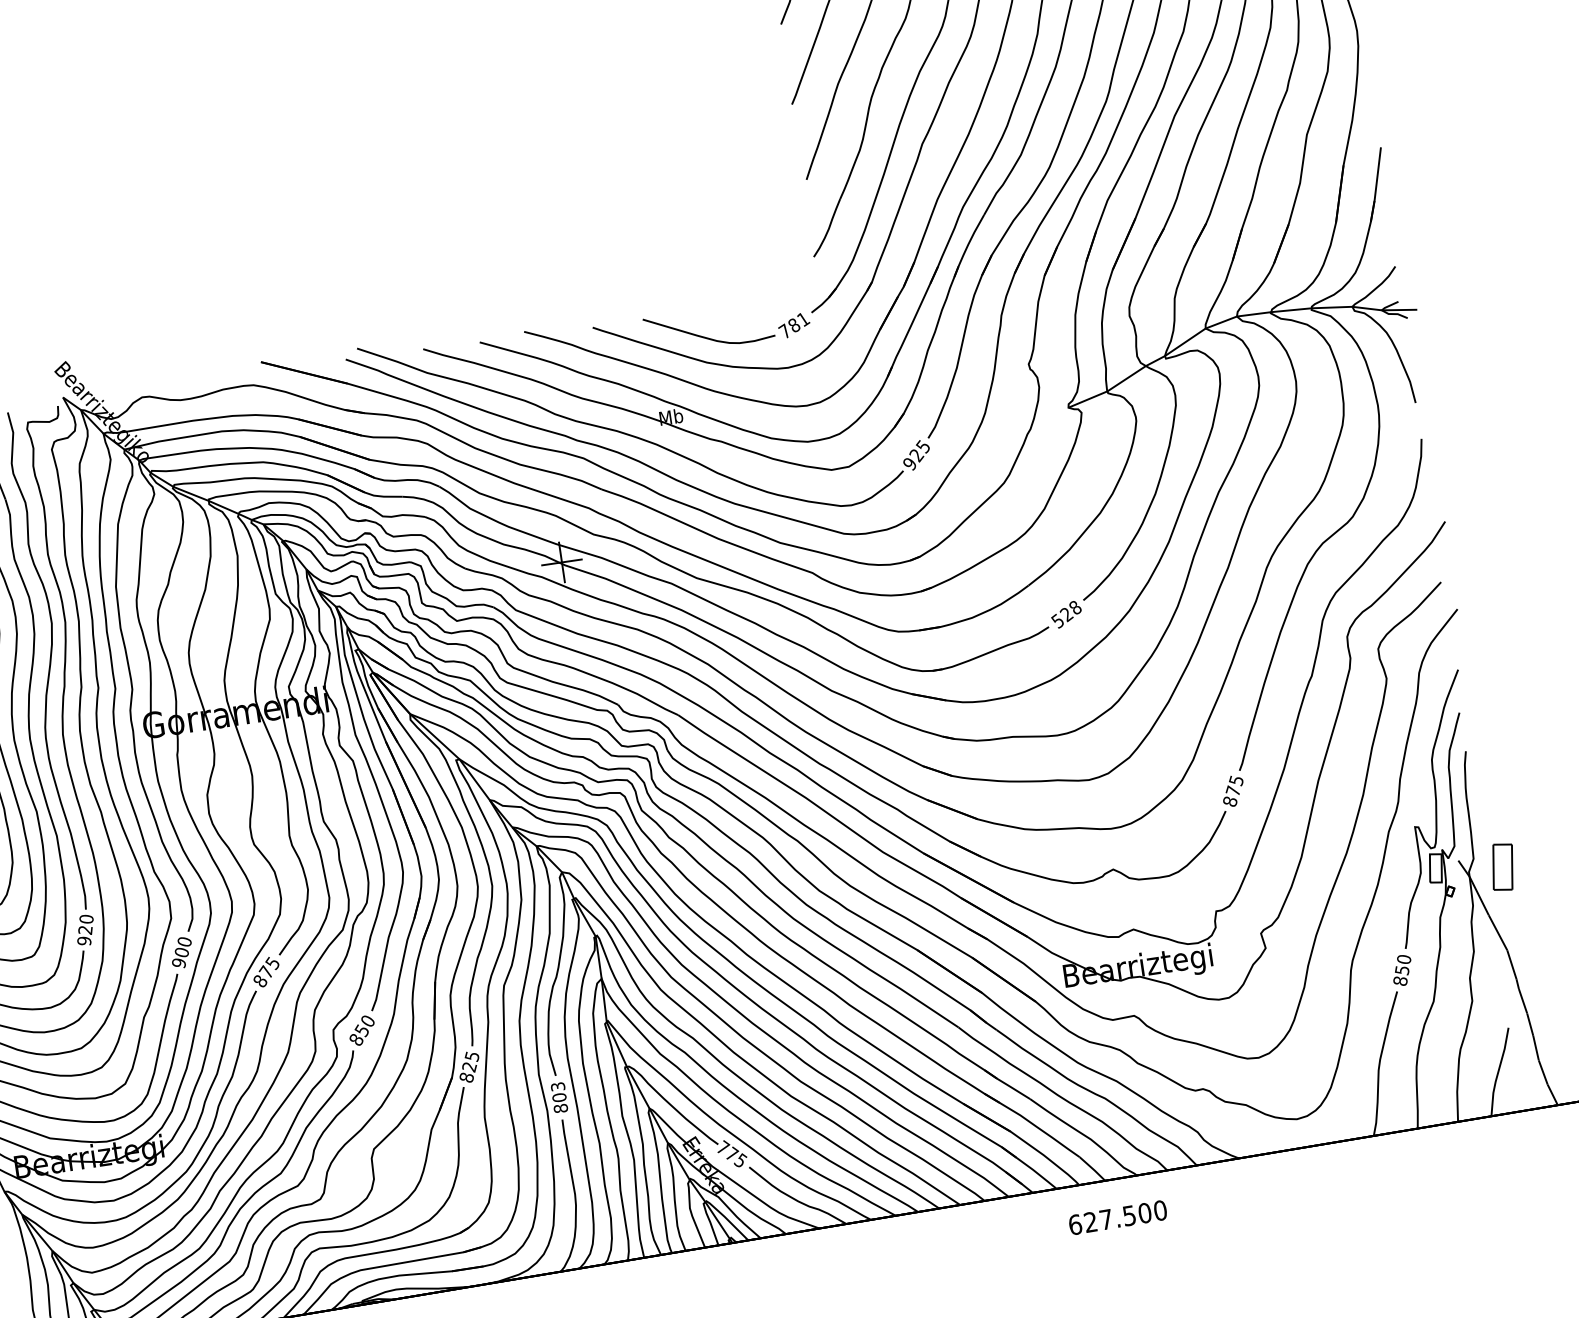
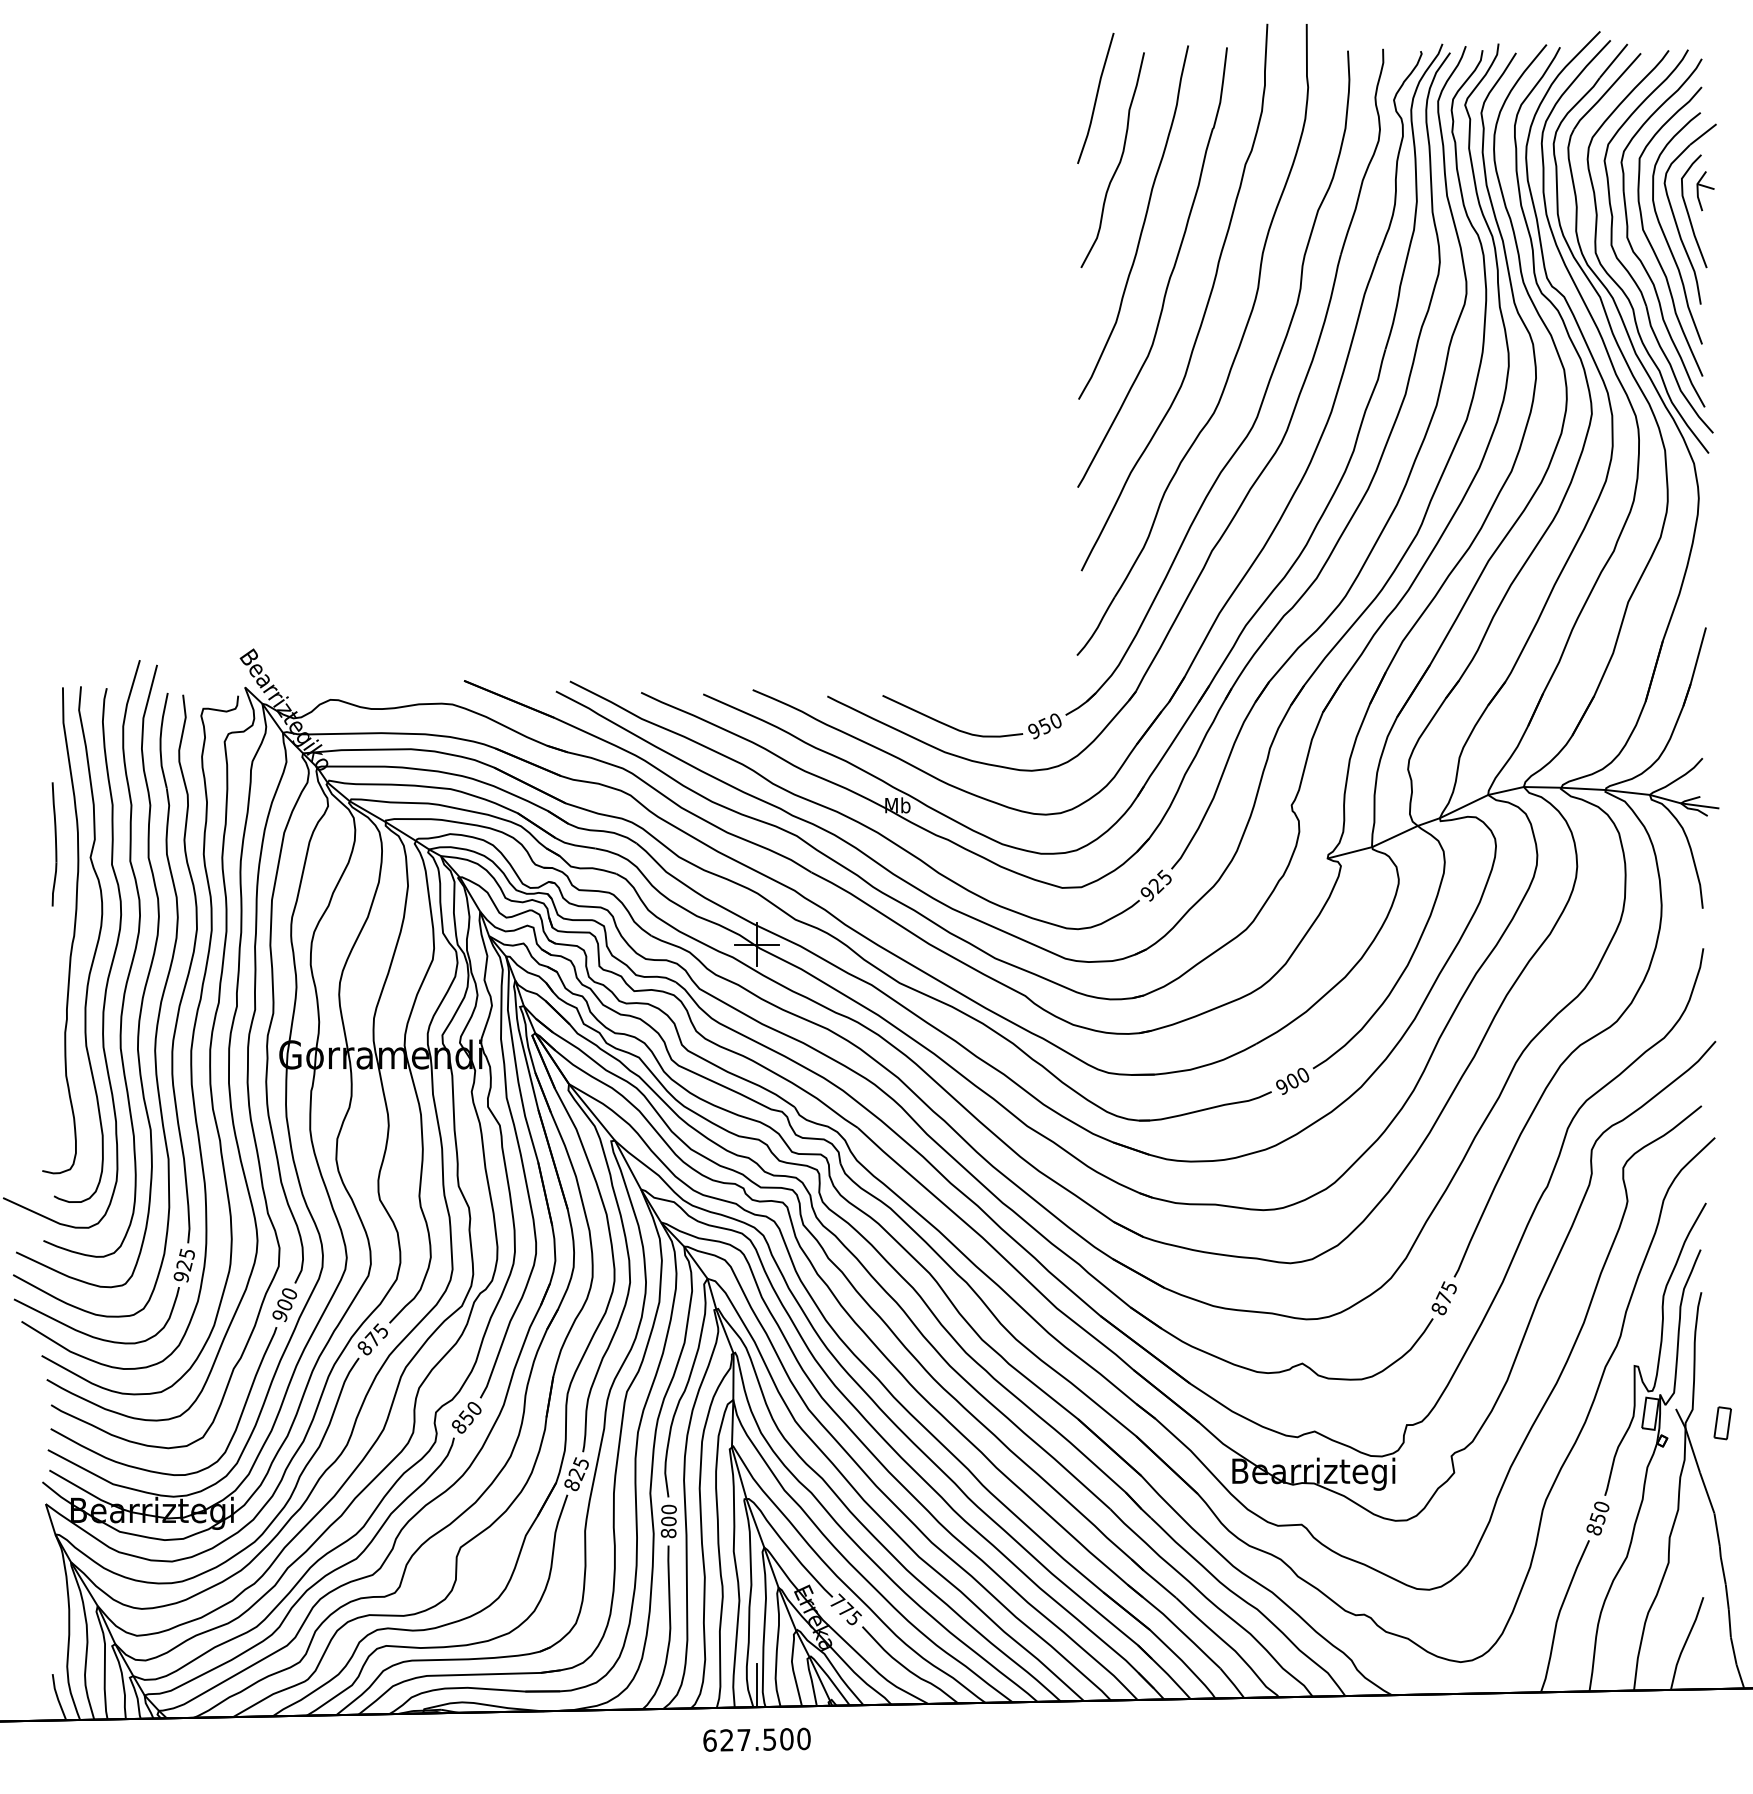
text: (793, 325) -> (1044, 726), 781 -> 950
text: (1066, 614) -> (1292, 1081), 528 -> 900
part: (1502, 867) -> (1722, 1423), size x0.62
text: (86, 918) -> (187, 1253), 920 -> 925
text: (557, 1086) -> (668, 1509), 803 -> 800
text: (1117, 1217) -> (756, 1739), moved
line: (660, 1234) -> (756, 1685), added

